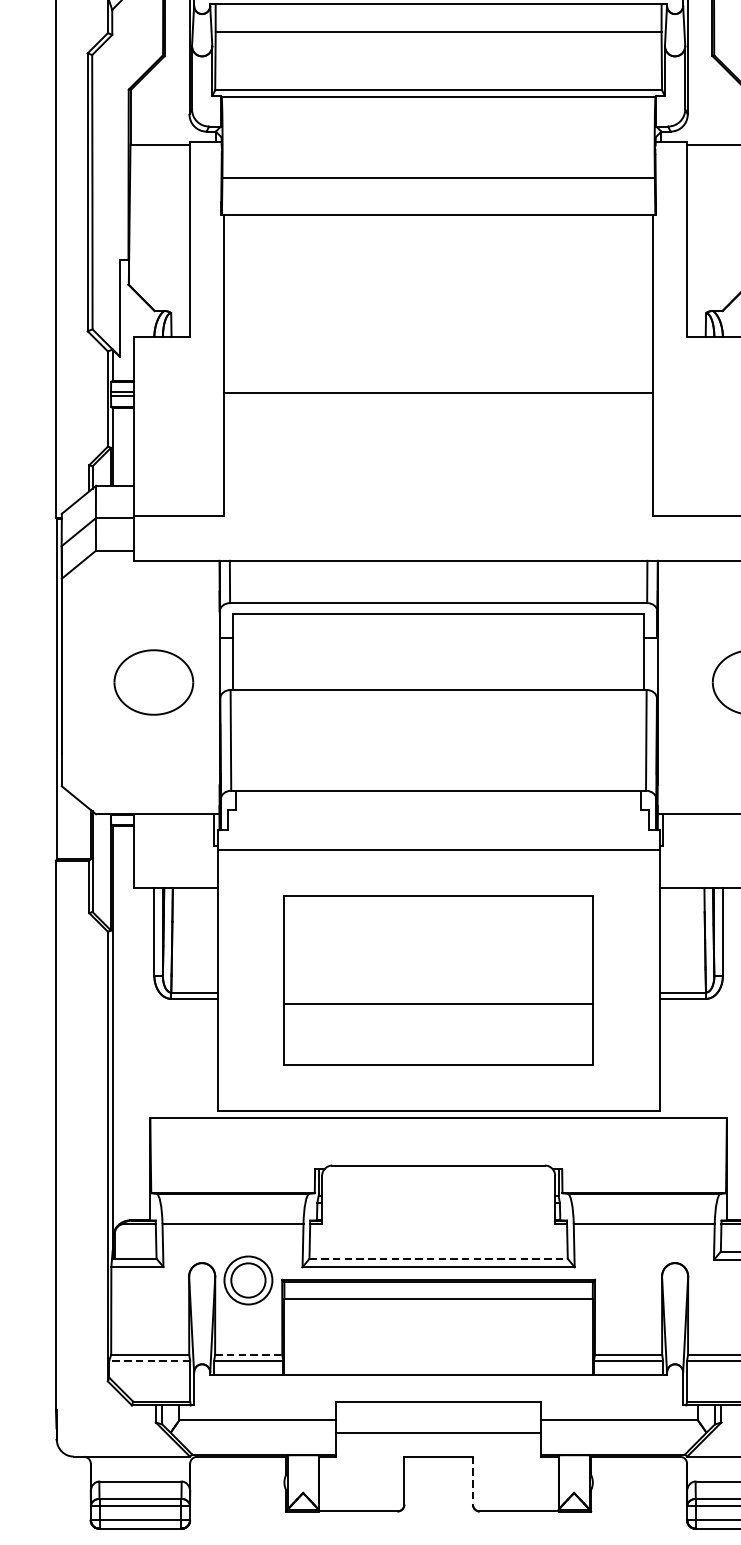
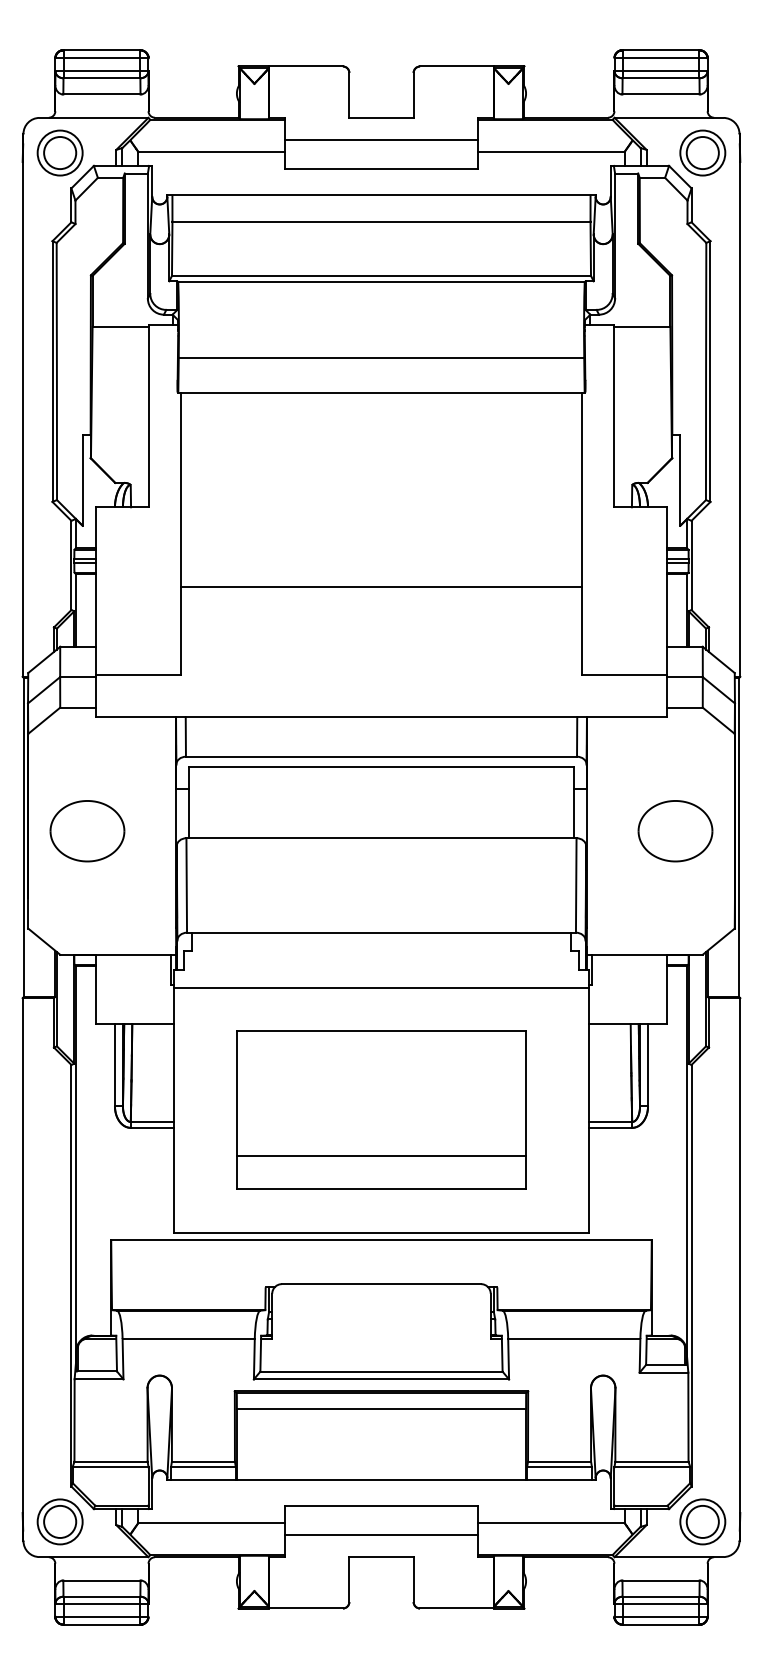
line: (438, 392) -> (381, 586), moved
part: (153, 682) -> (87, 831), moved
line: (438, 1003) -> (381, 1156), moved
line: (438, 1258) -> (381, 1371), dashed -> solid
part: (247, 1280) -> (59, 1521), moved
line: (248, 1354) -> (203, 1461), dashed -> solid
line: (149, 1361) -> (110, 1467), dashed -> solid
line: (472, 1481) -> (413, 1580), dashed -> solid

